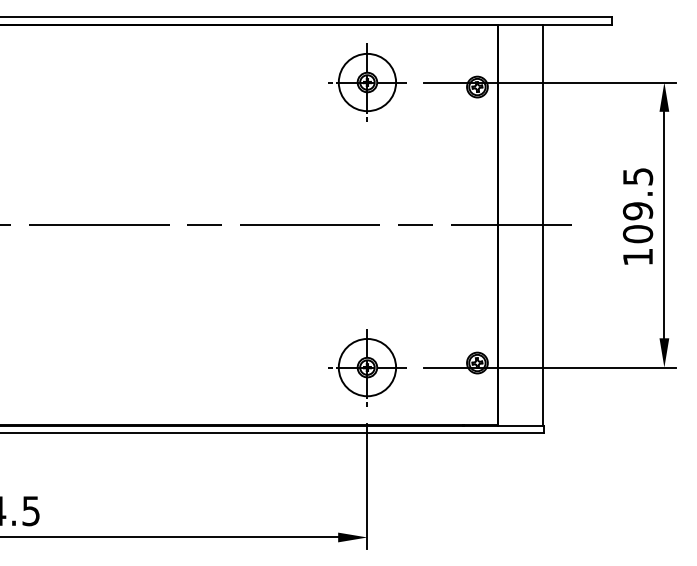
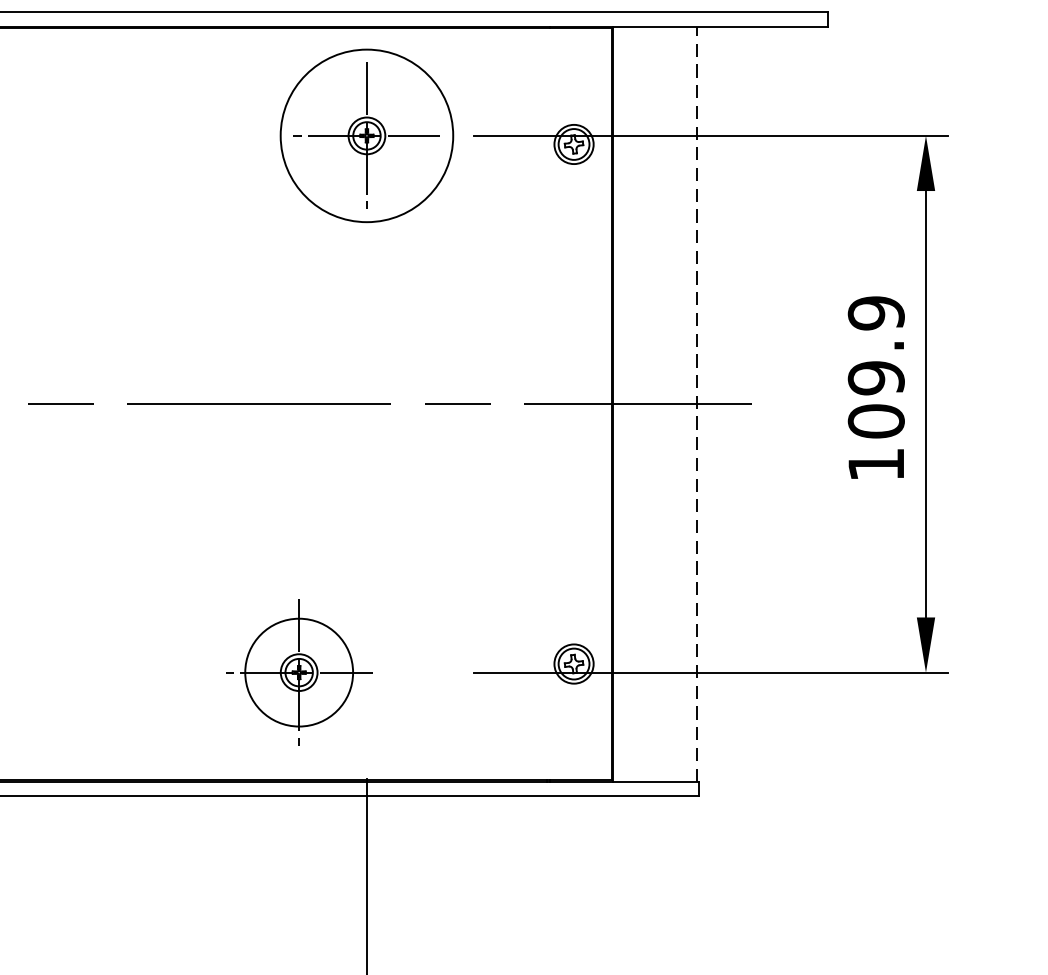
circle: (367, 82) -> (367, 135), size x1.6
text: (637, 176) -> (875, 312), 109.5 -> 109.9
line: (542, 224) -> (696, 403), solid -> dashed
part: (367, 367) -> (299, 672), moved

